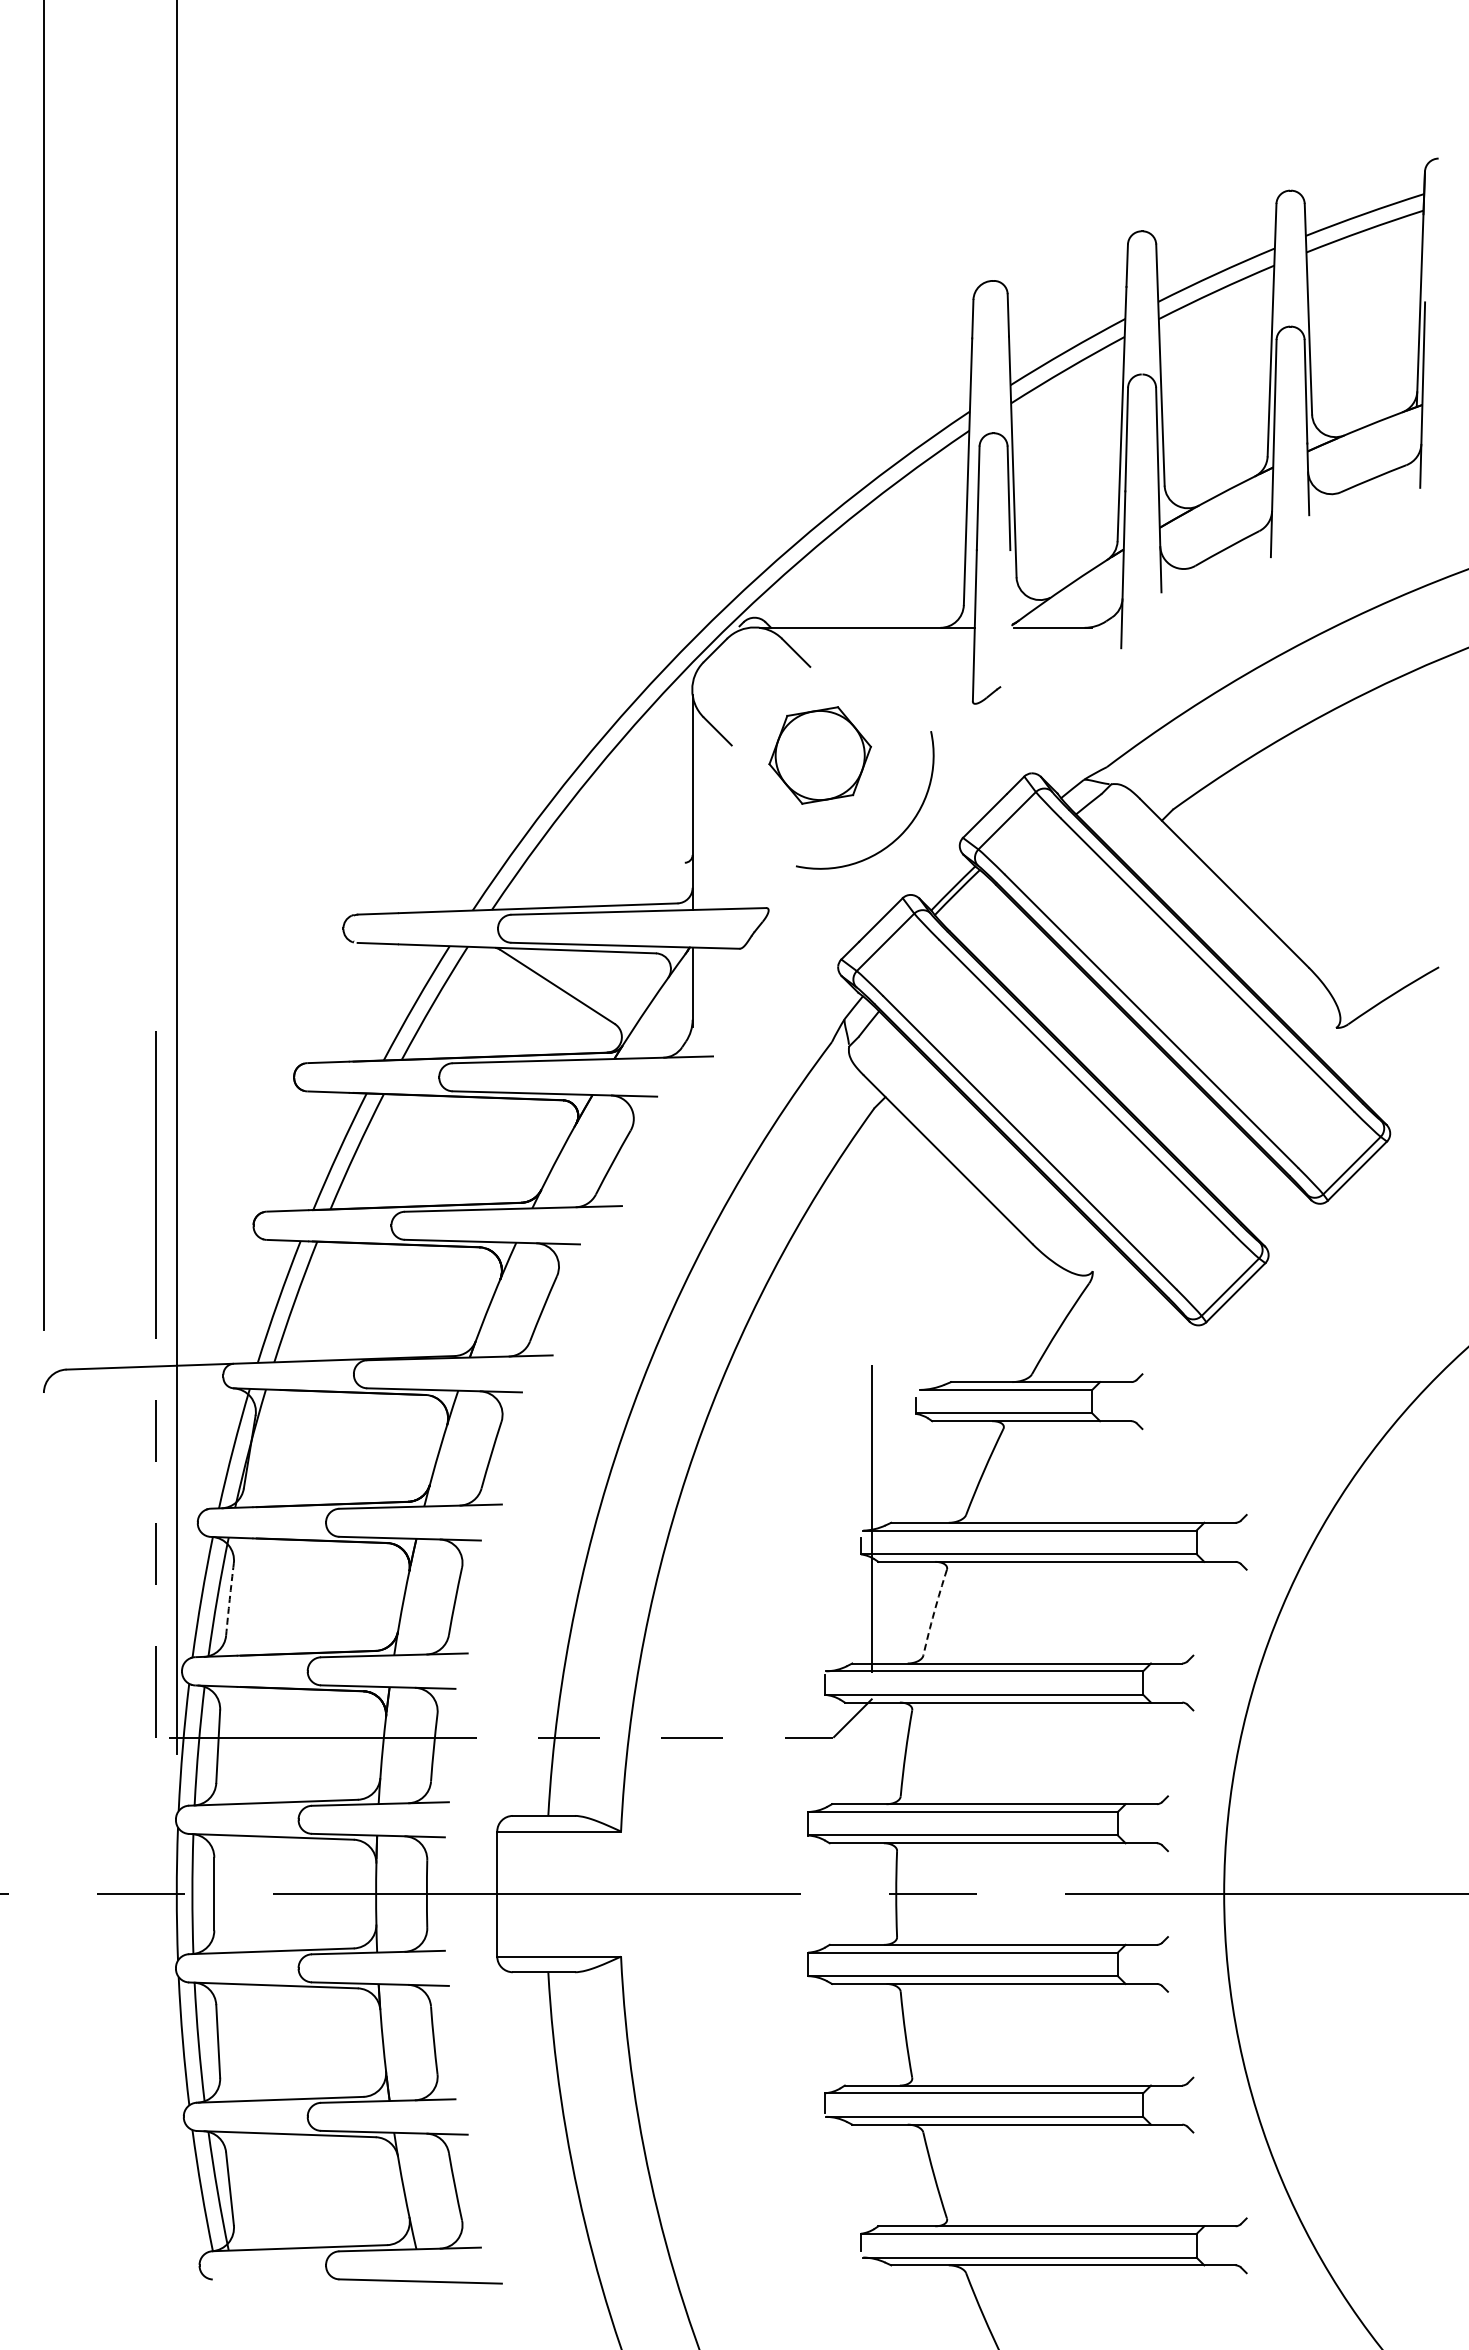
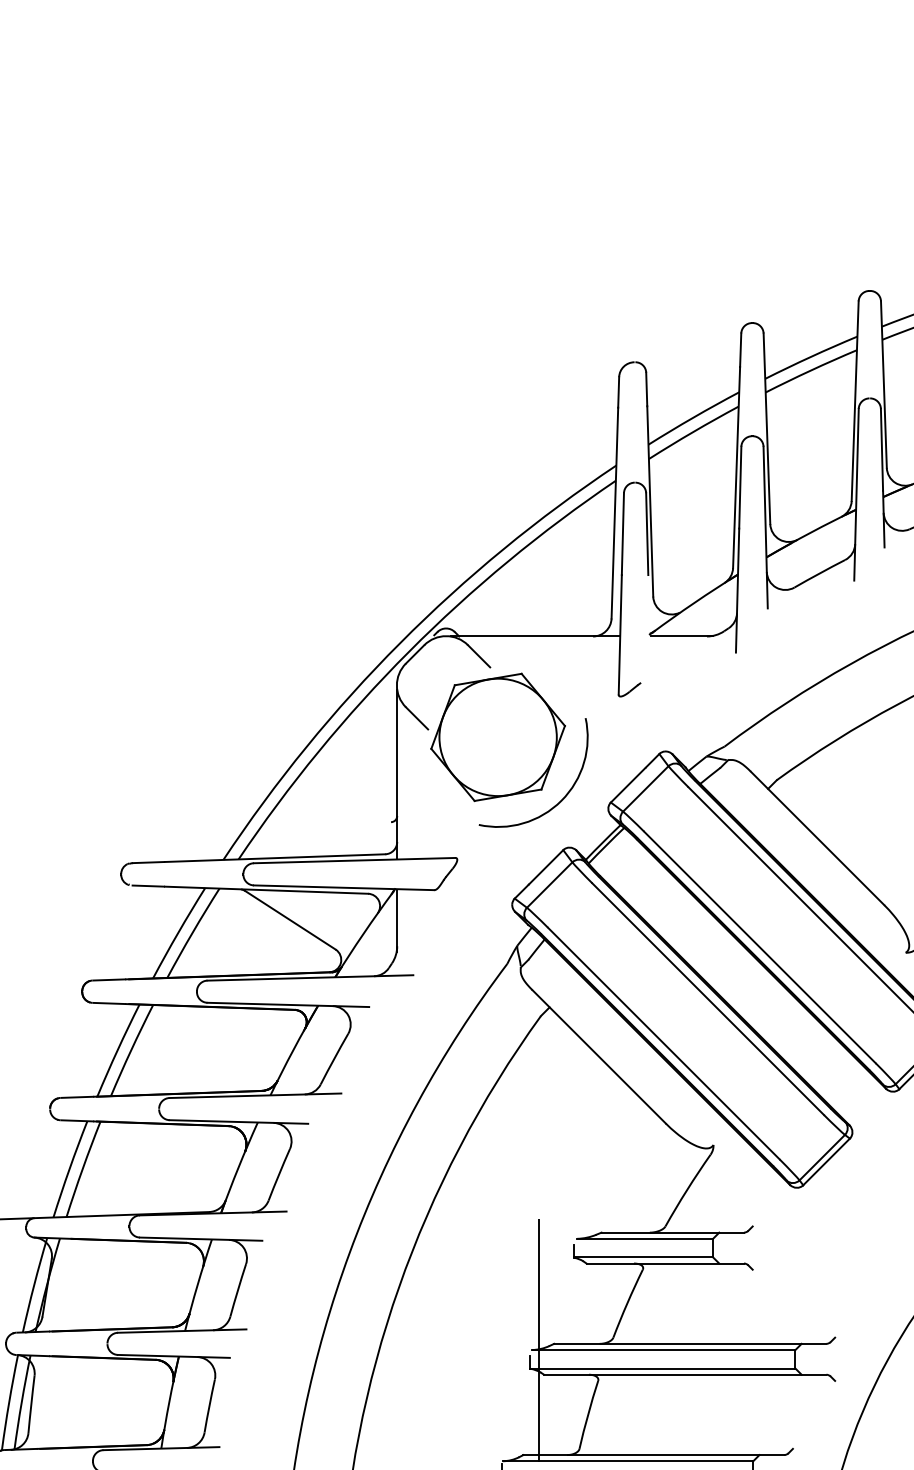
part: (819, 755) -> (497, 737), size x1.67
arc: (229, 1599) -> (31, 1404), dashed -> solid
arc: (934, 1612) -> (588, 1414), dashed -> solid

